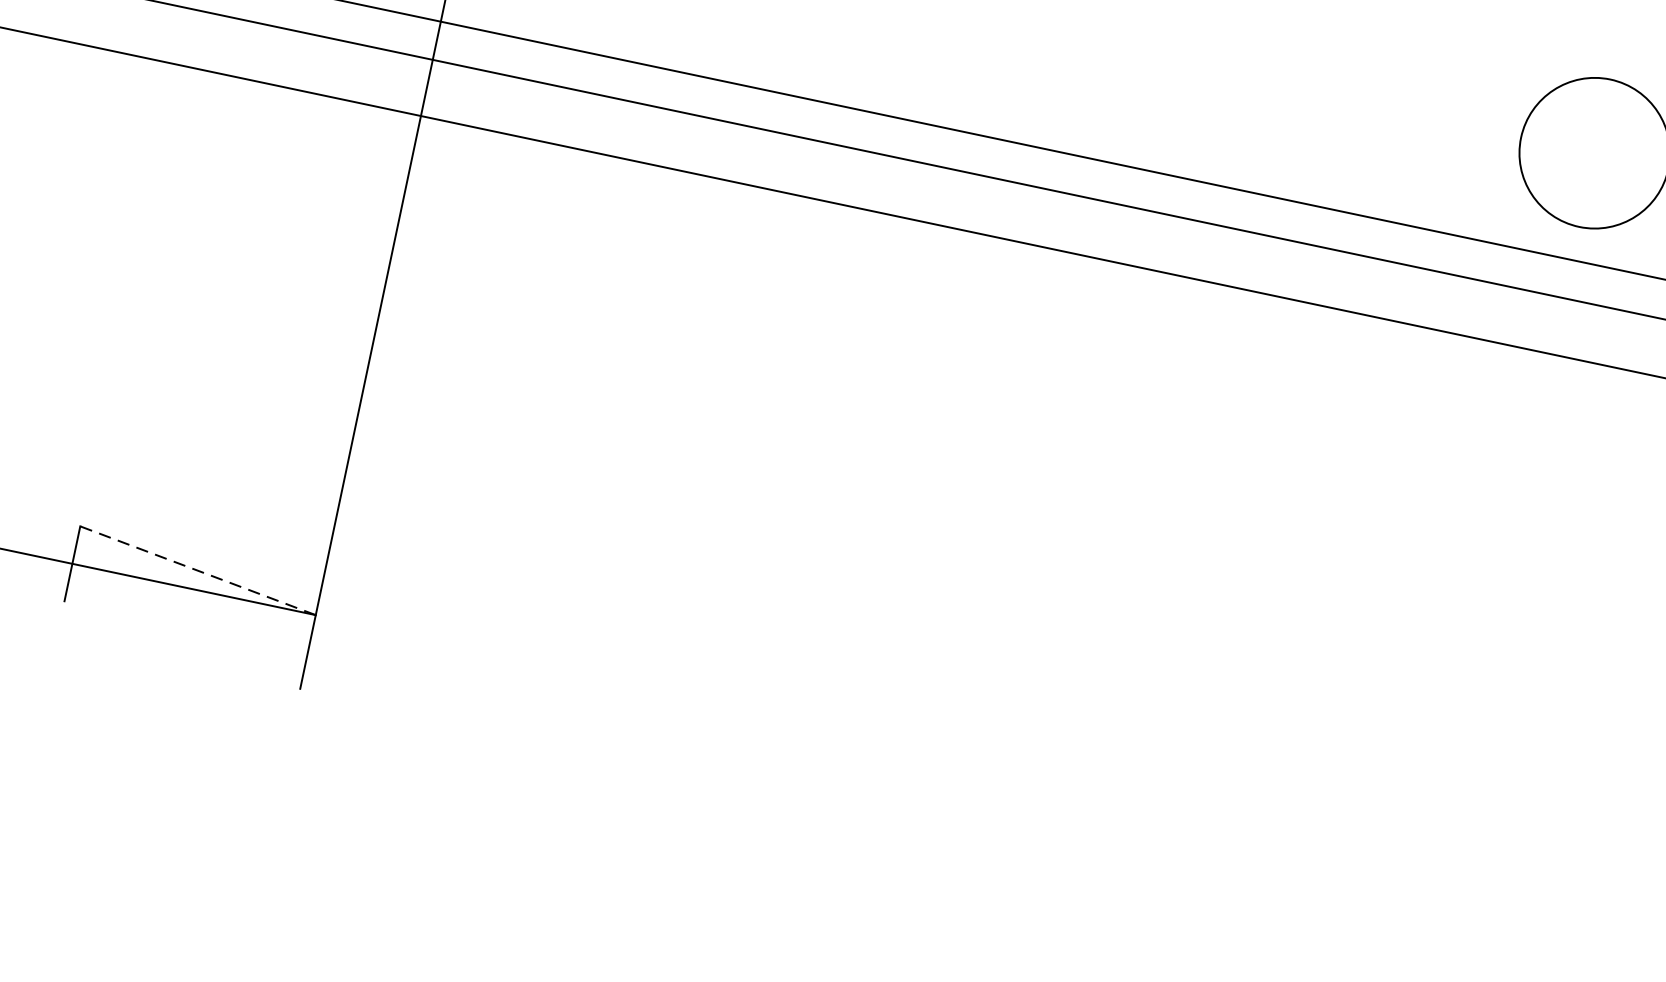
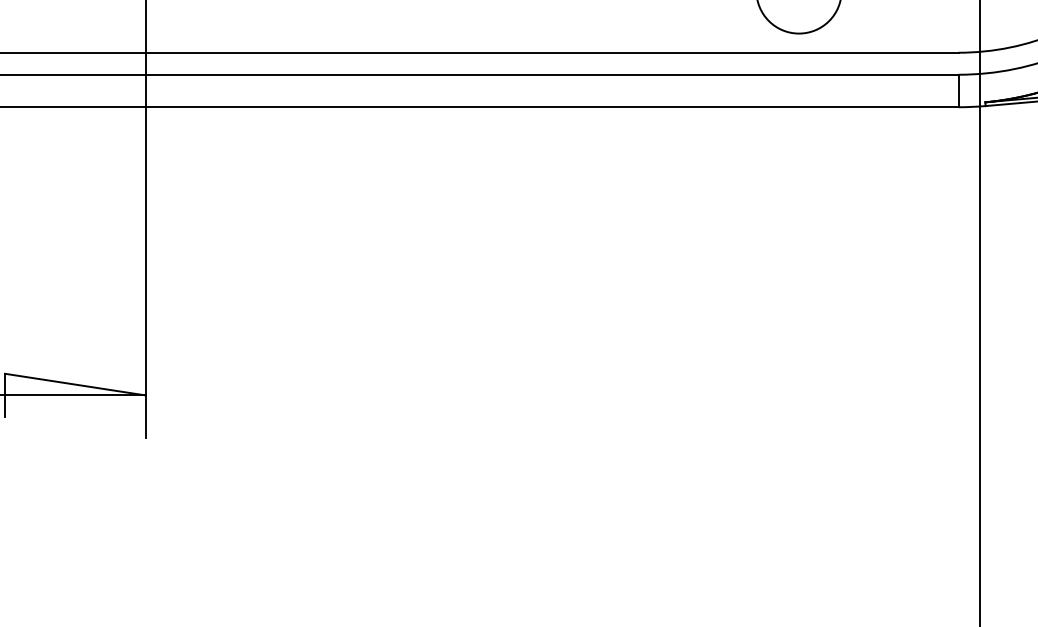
line: (196, 570) -> (74, 384), dashed -> solid

